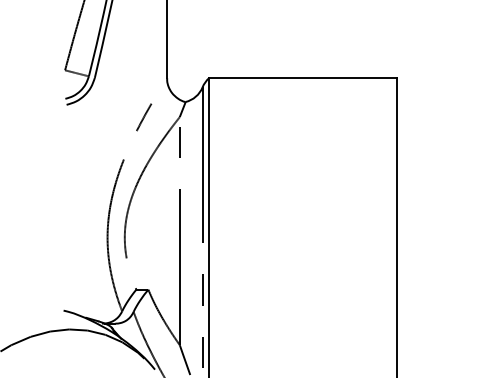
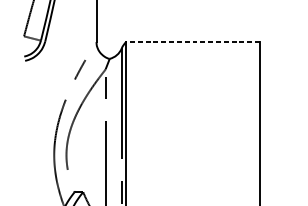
line: (302, 78) -> (192, 42), solid -> dashed

